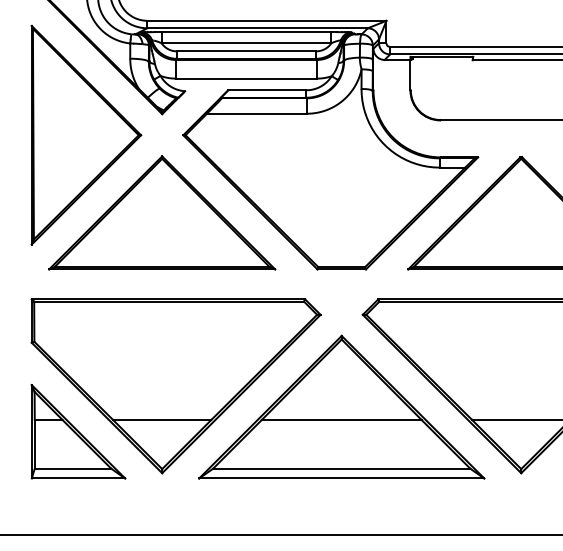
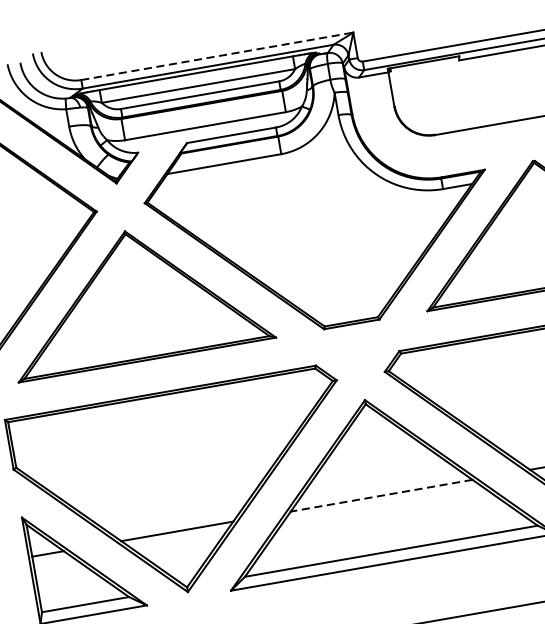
line: (266, 20) -> (216, 56), solid -> dashed
line: (341, 419) -> (381, 495), solid -> dashed

